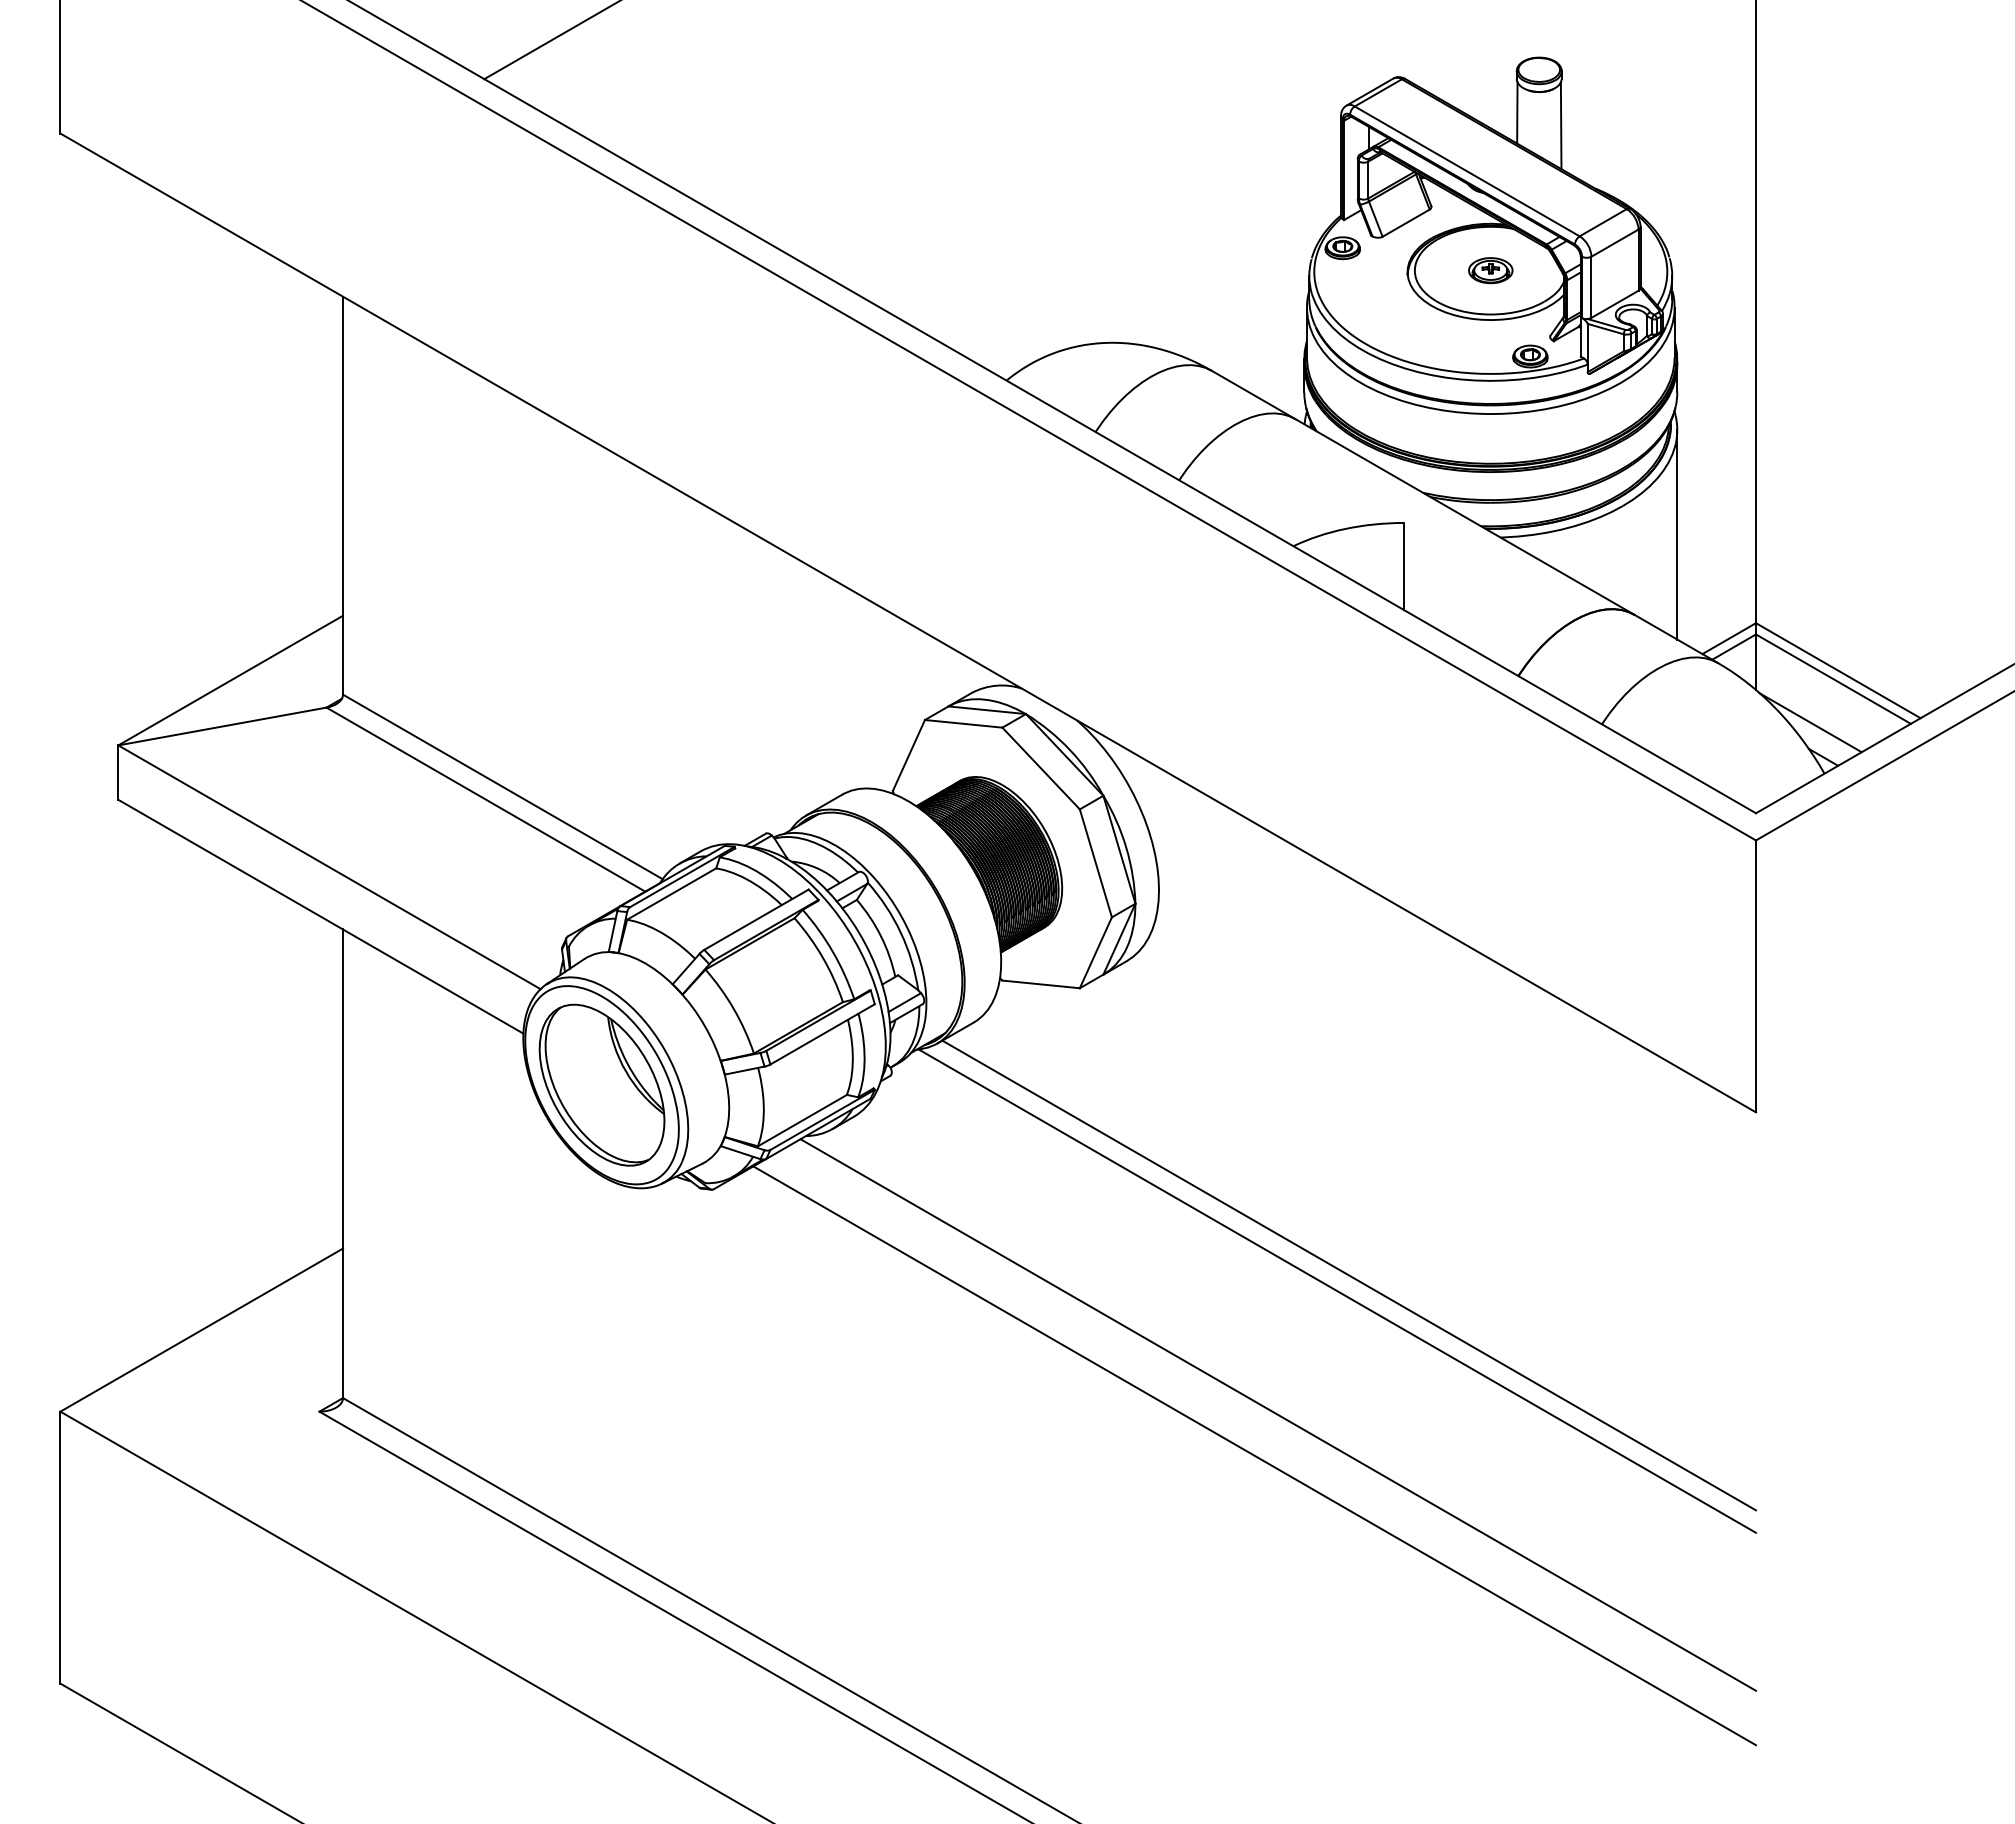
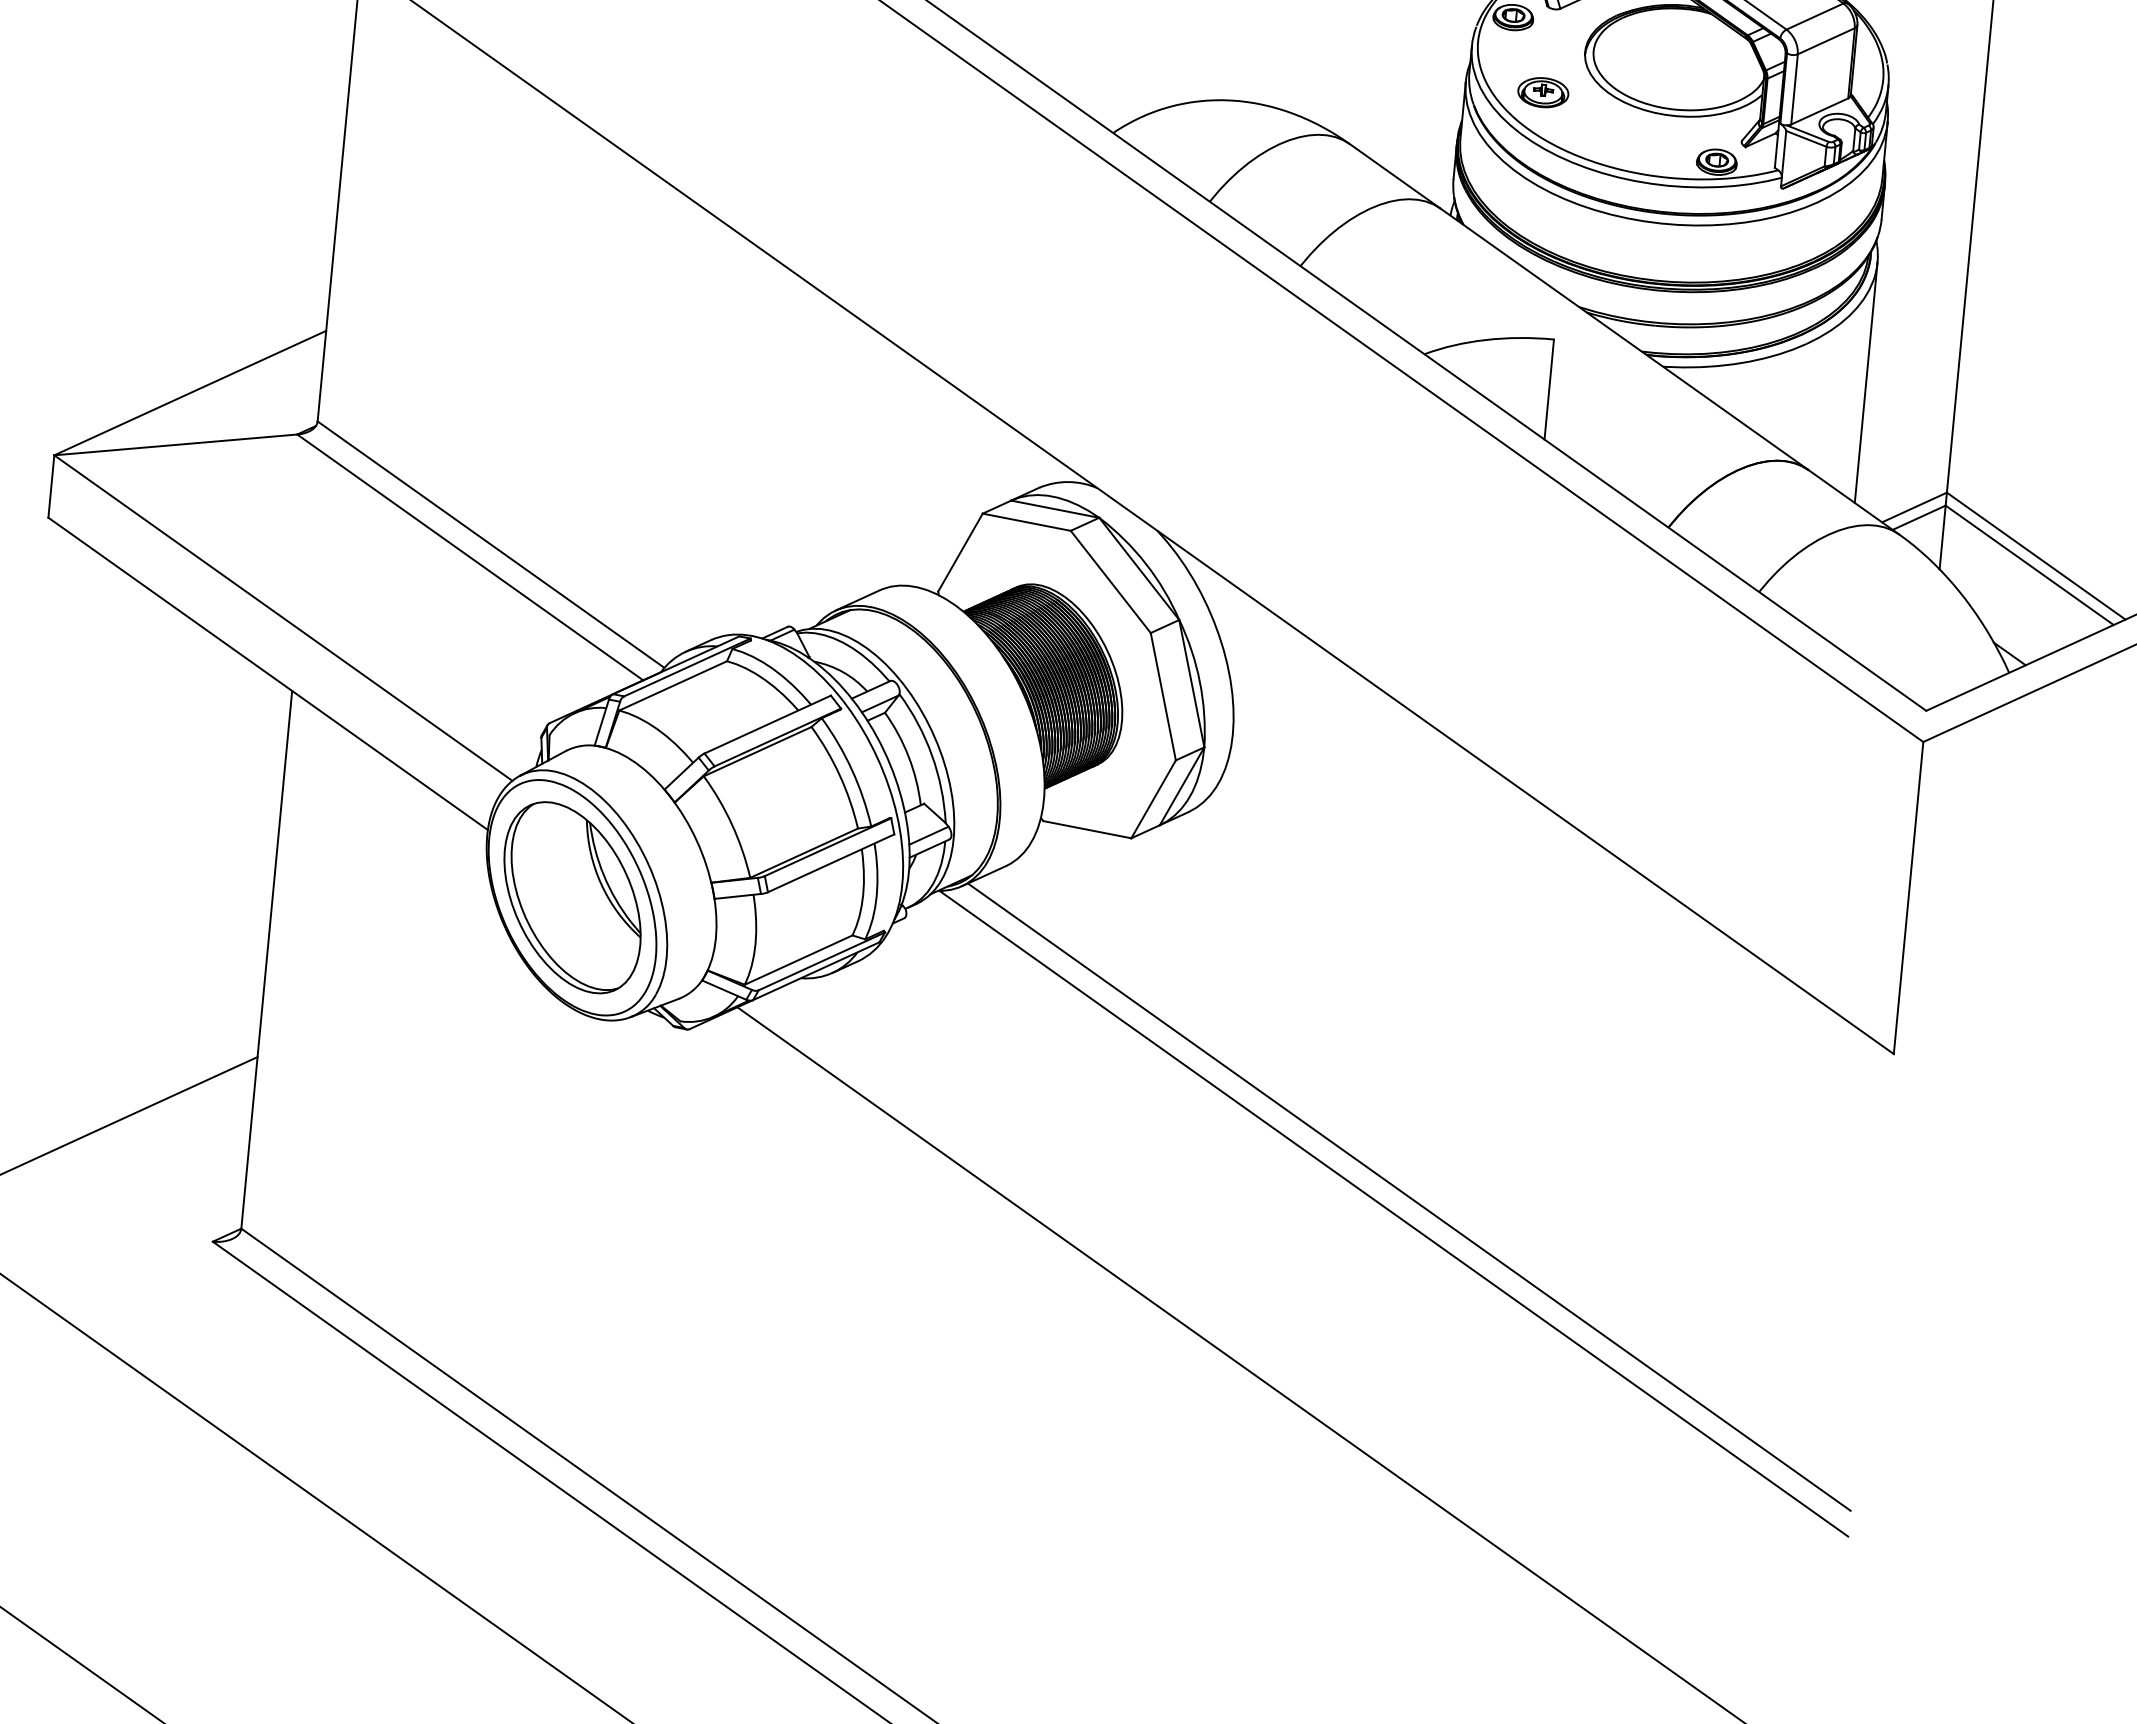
part: (1490, 270) -> (1543, 92), moved
line: (1810, 722) -> (1998, 612), removed
line: (1278, 1414) -> (1313, 1348), removed

